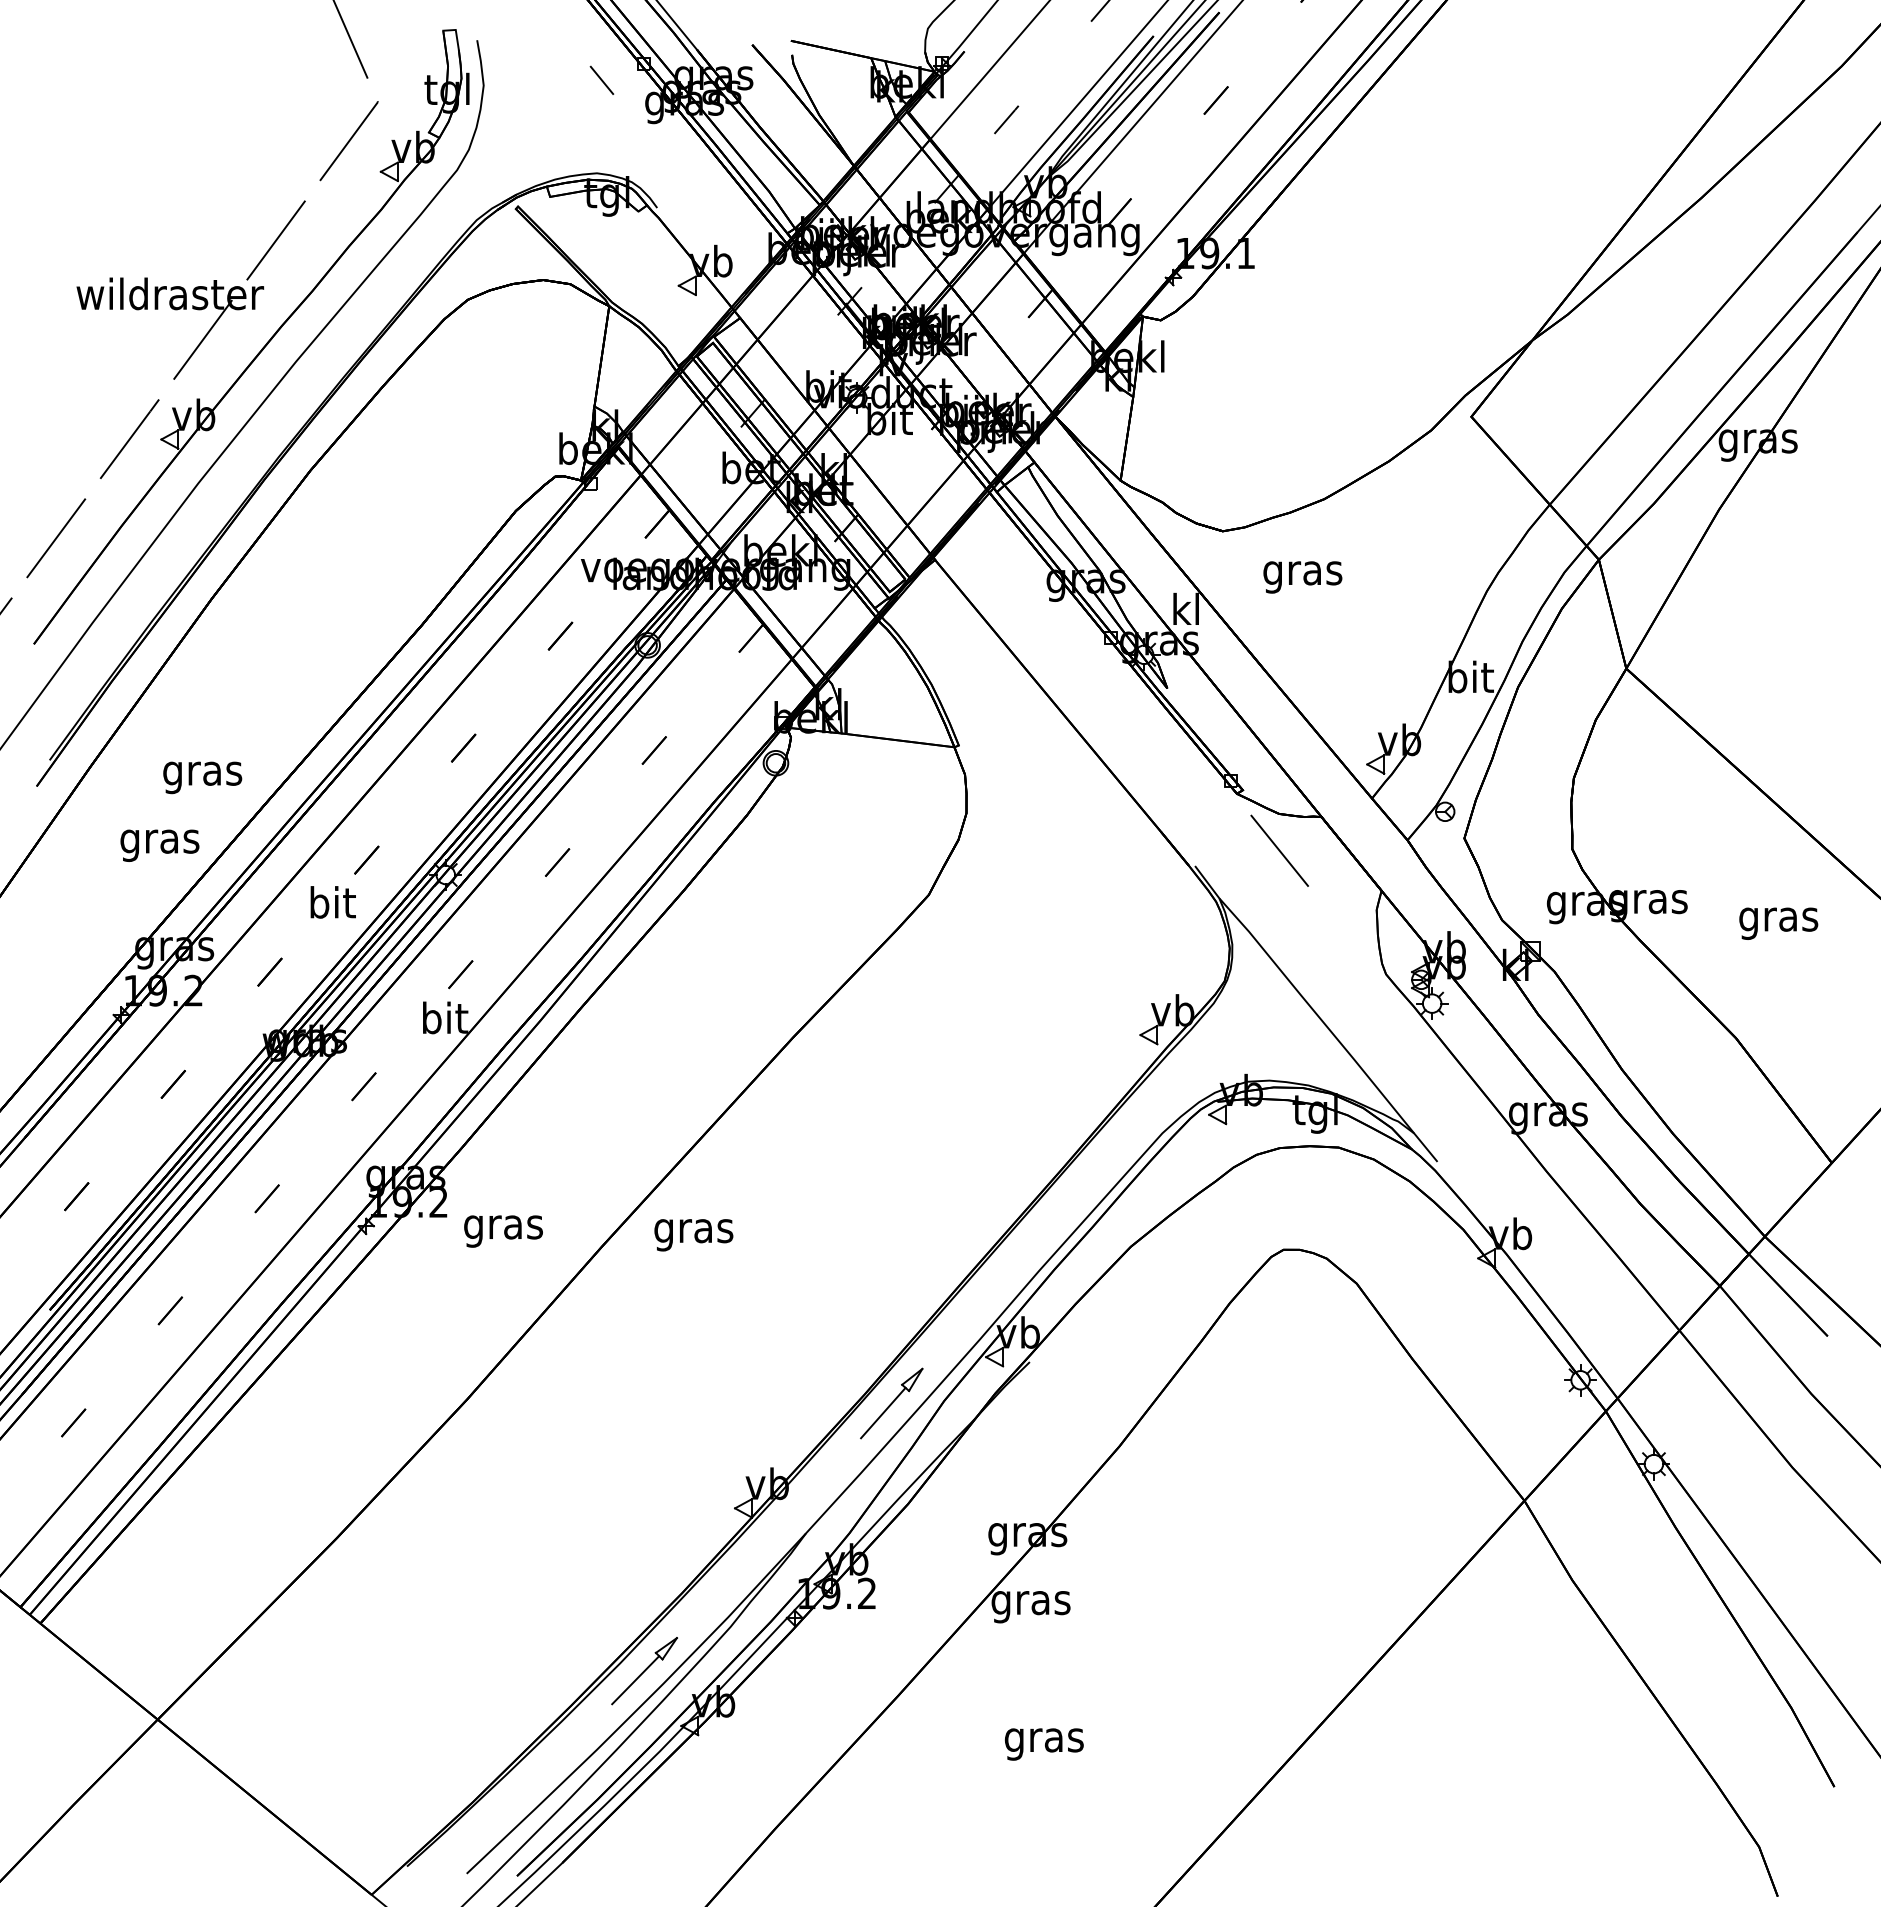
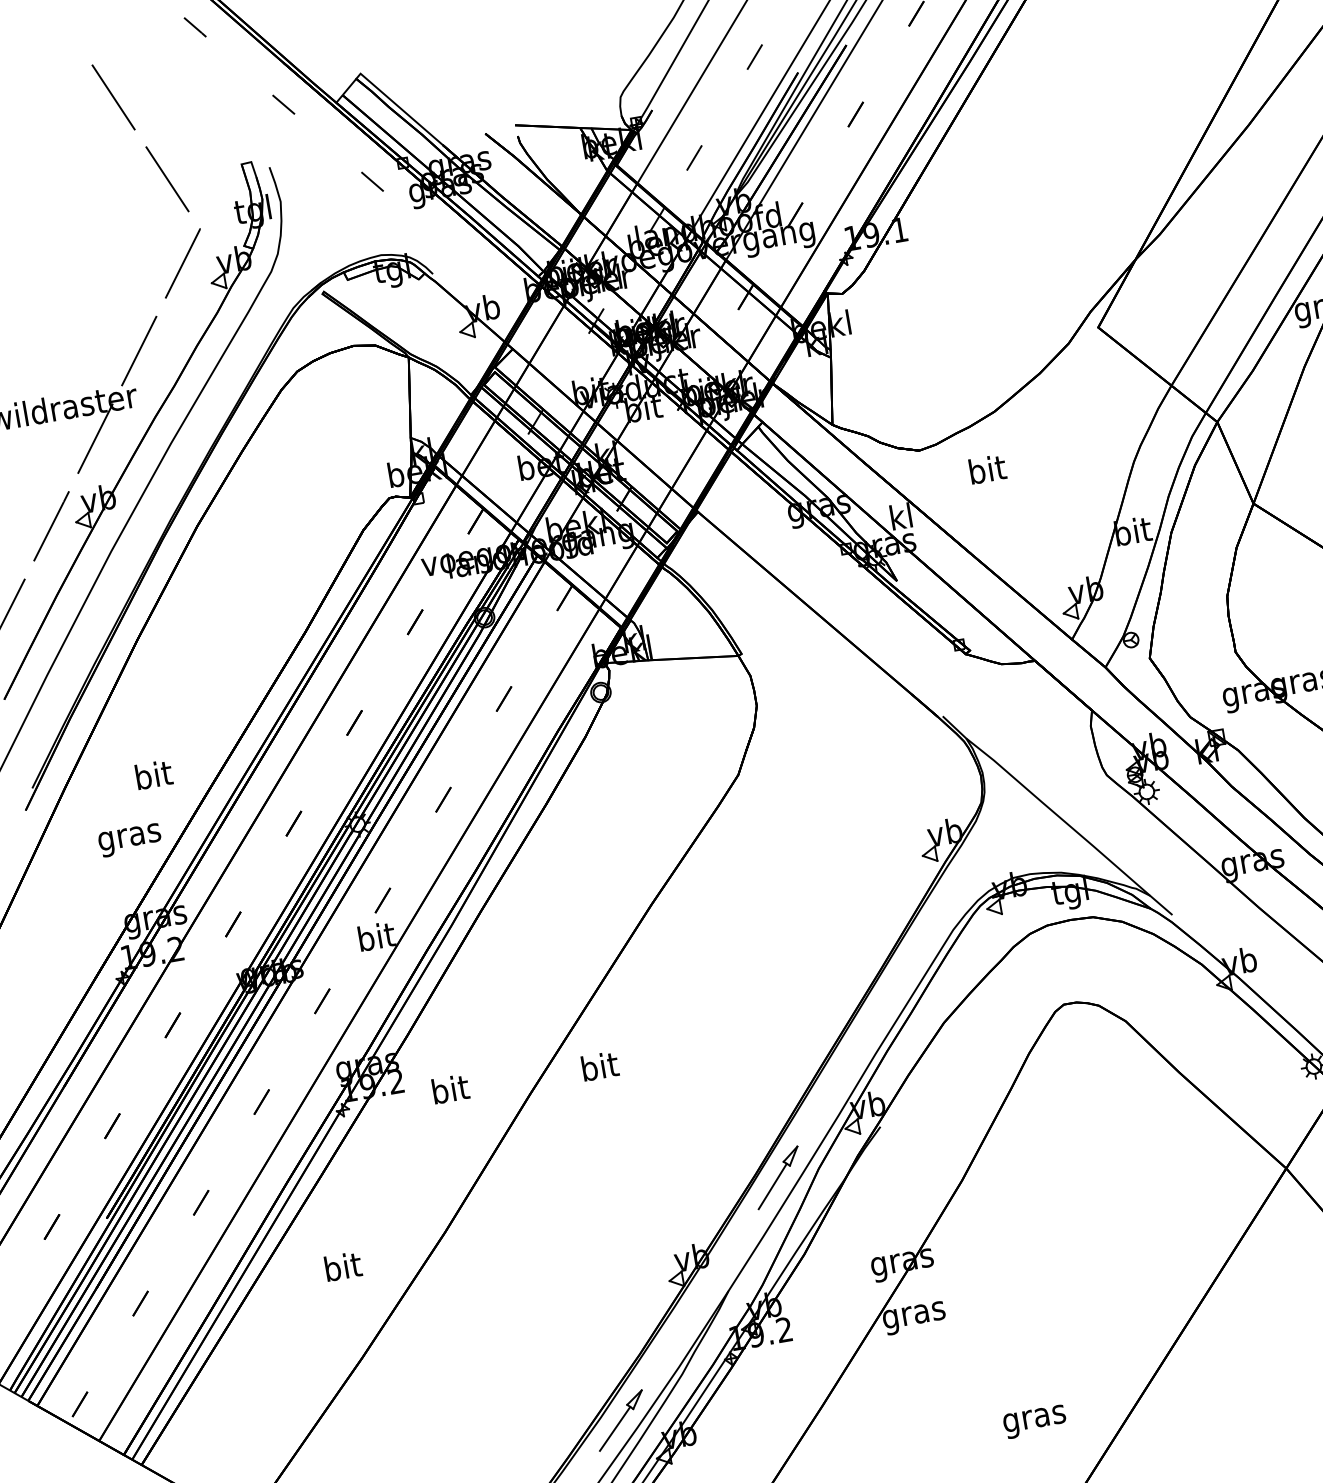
text: (1302, 572) -> (987, 472), gras -> bit
text: (202, 773) -> (153, 778), gras -> bit
line: (1279, 850) -> (1006, 692), removed
text: (332, 902) -> (342, 1266), moved
text: (503, 1227) -> (450, 1092), gras -> bit
text: (693, 1230) -> (599, 1069), gras -> bit
text: (1044, 1744) -> (1035, 1421), moved

